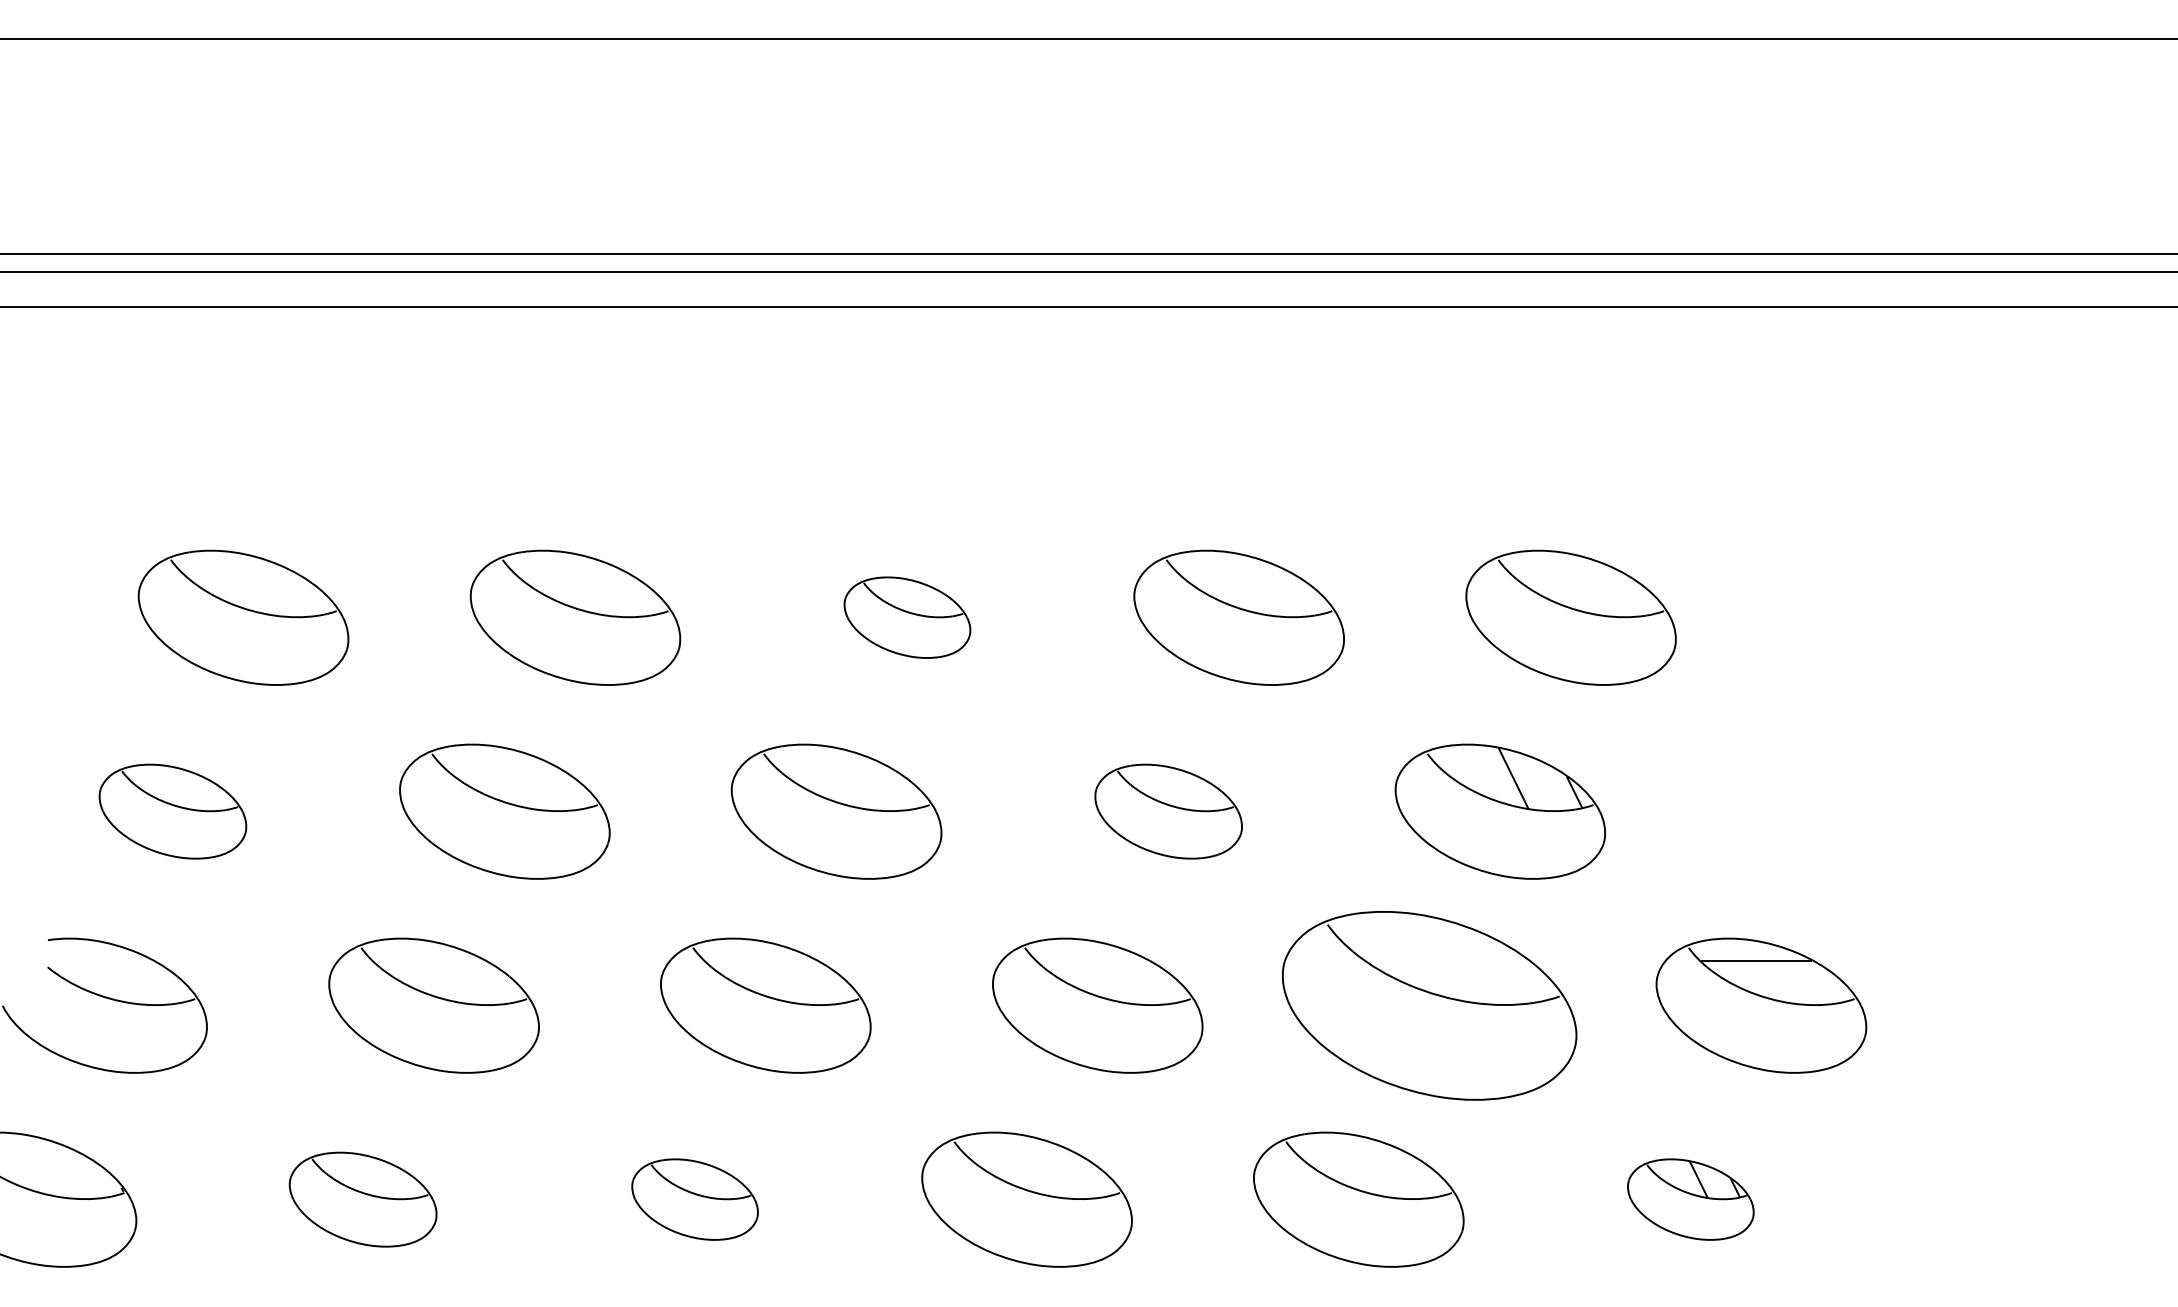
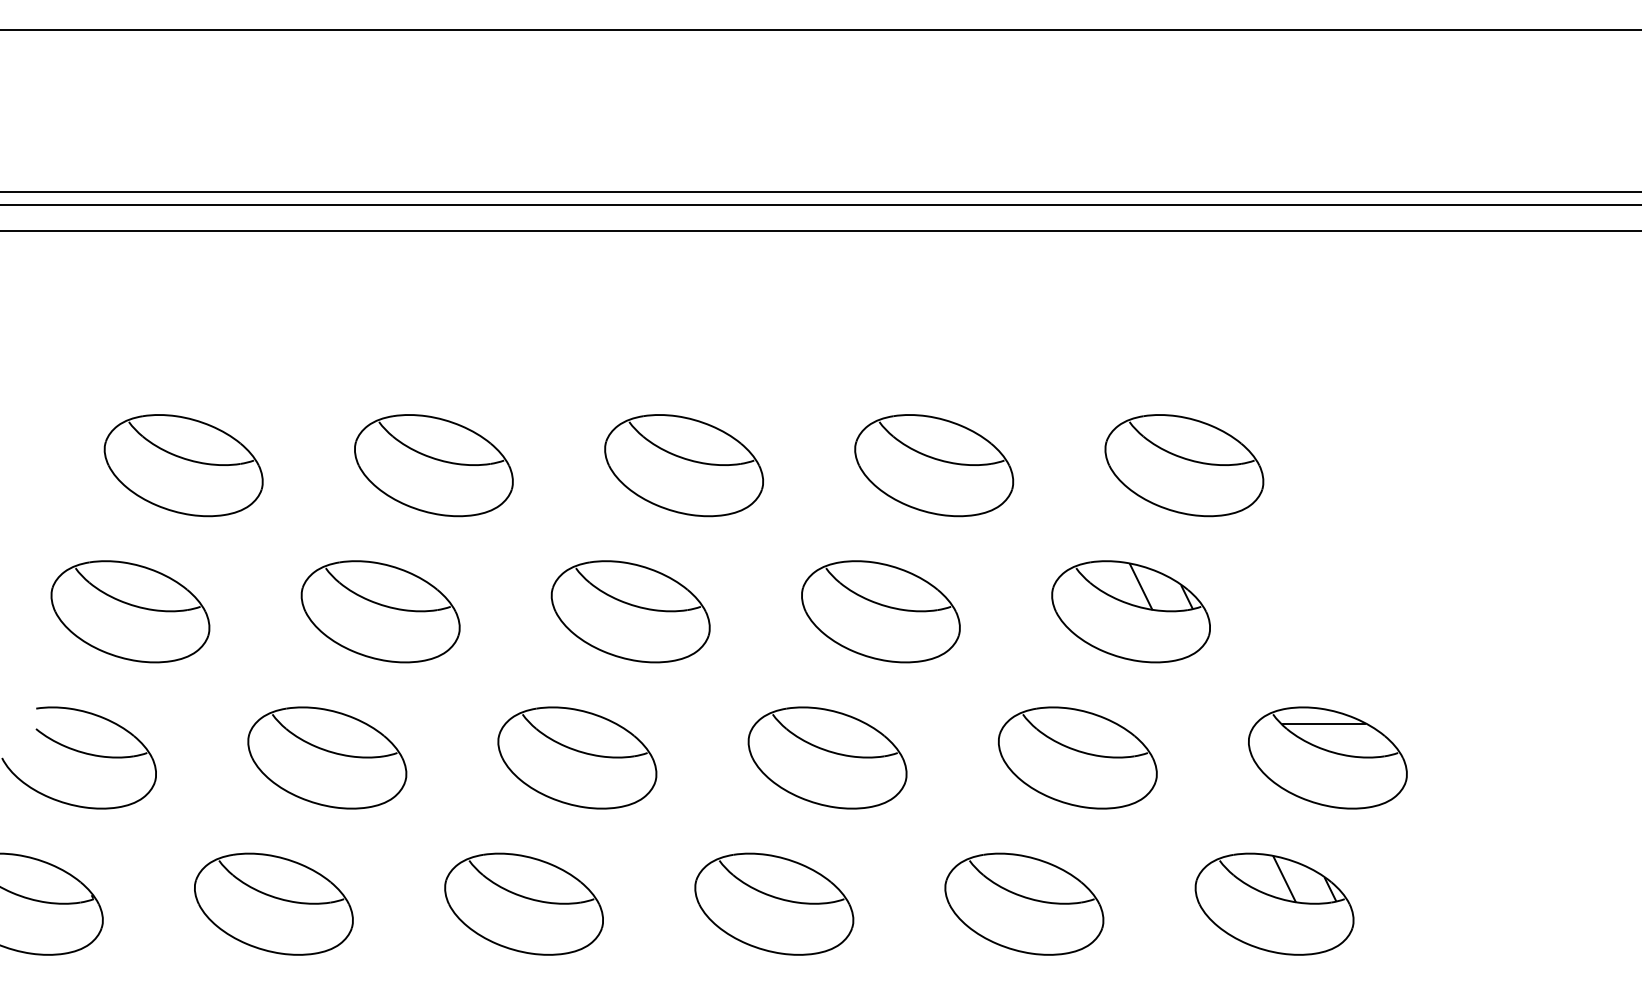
part: (907, 617) -> (684, 465), size x1.67
part: (172, 811) -> (130, 611), size x1.43
part: (1168, 811) -> (880, 611), size x1.43
part: (1429, 1005) -> (1077, 757), size x0.71
part: (362, 1199) -> (273, 904), size x1.43
part: (694, 1199) -> (523, 904), size x1.67
part: (1690, 1199) -> (1274, 904), size x1.67

